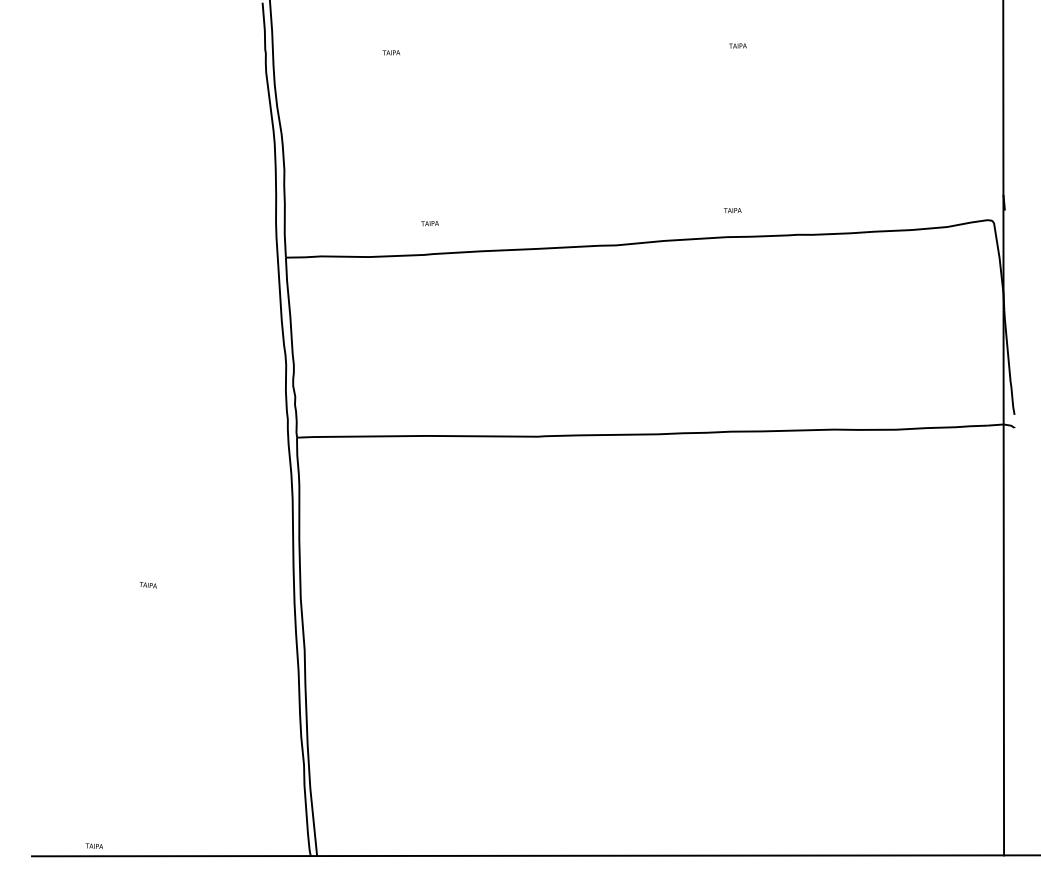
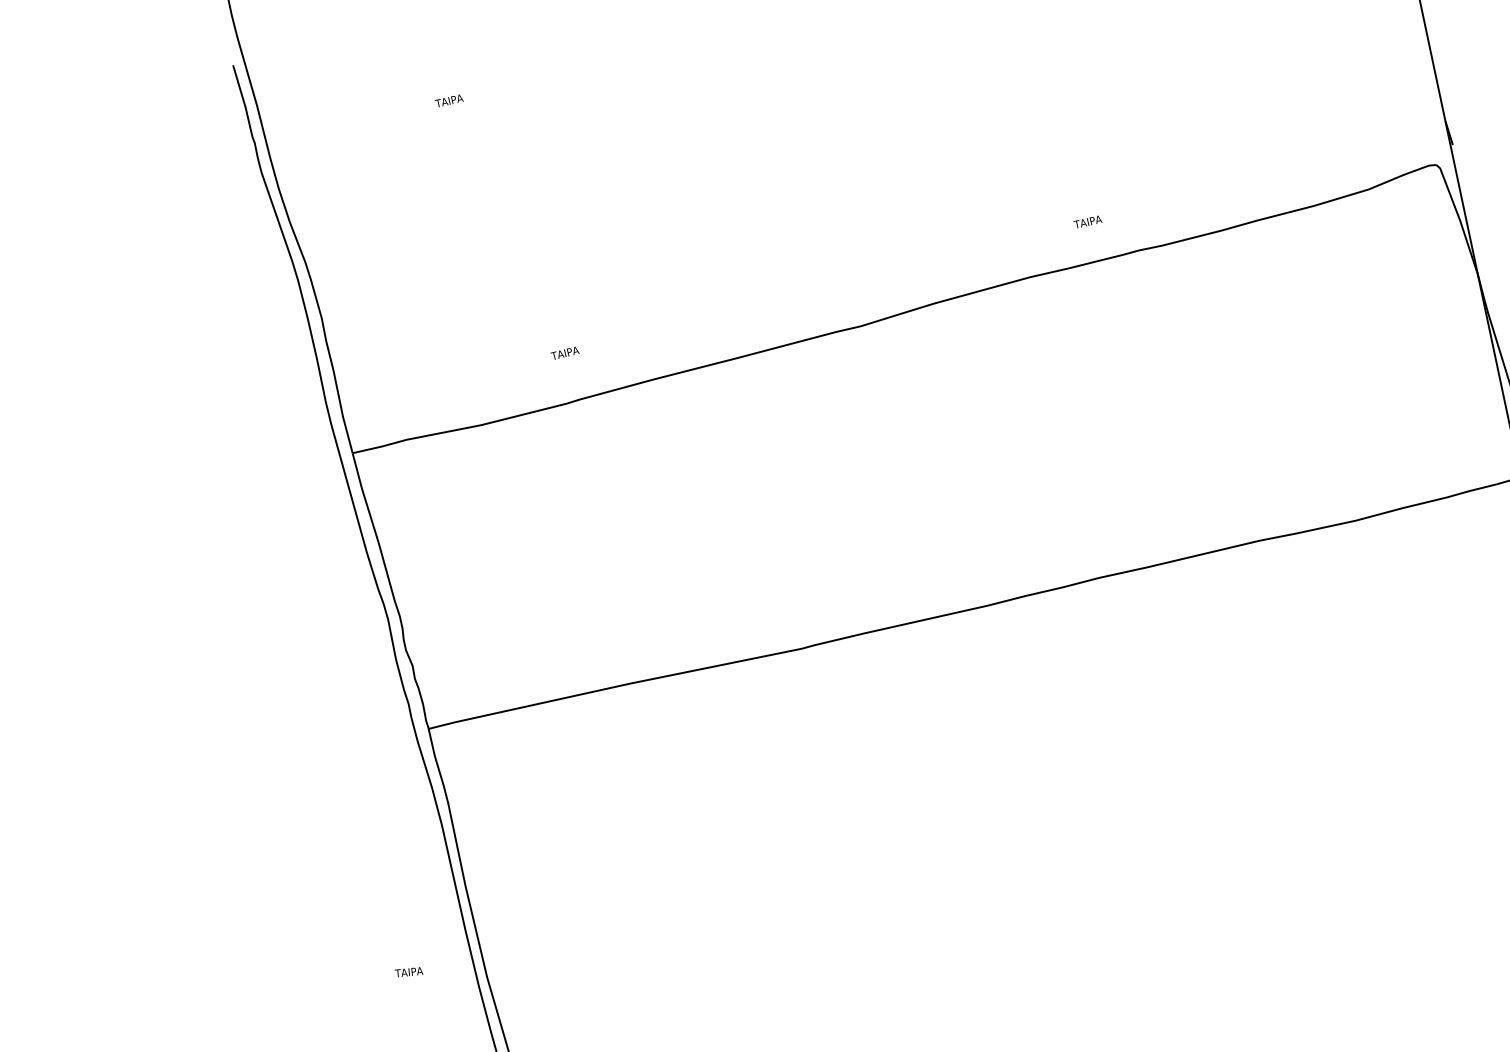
text: (732, 210) -> (1087, 221), moved
text: (147, 585) -> (407, 972), moved

